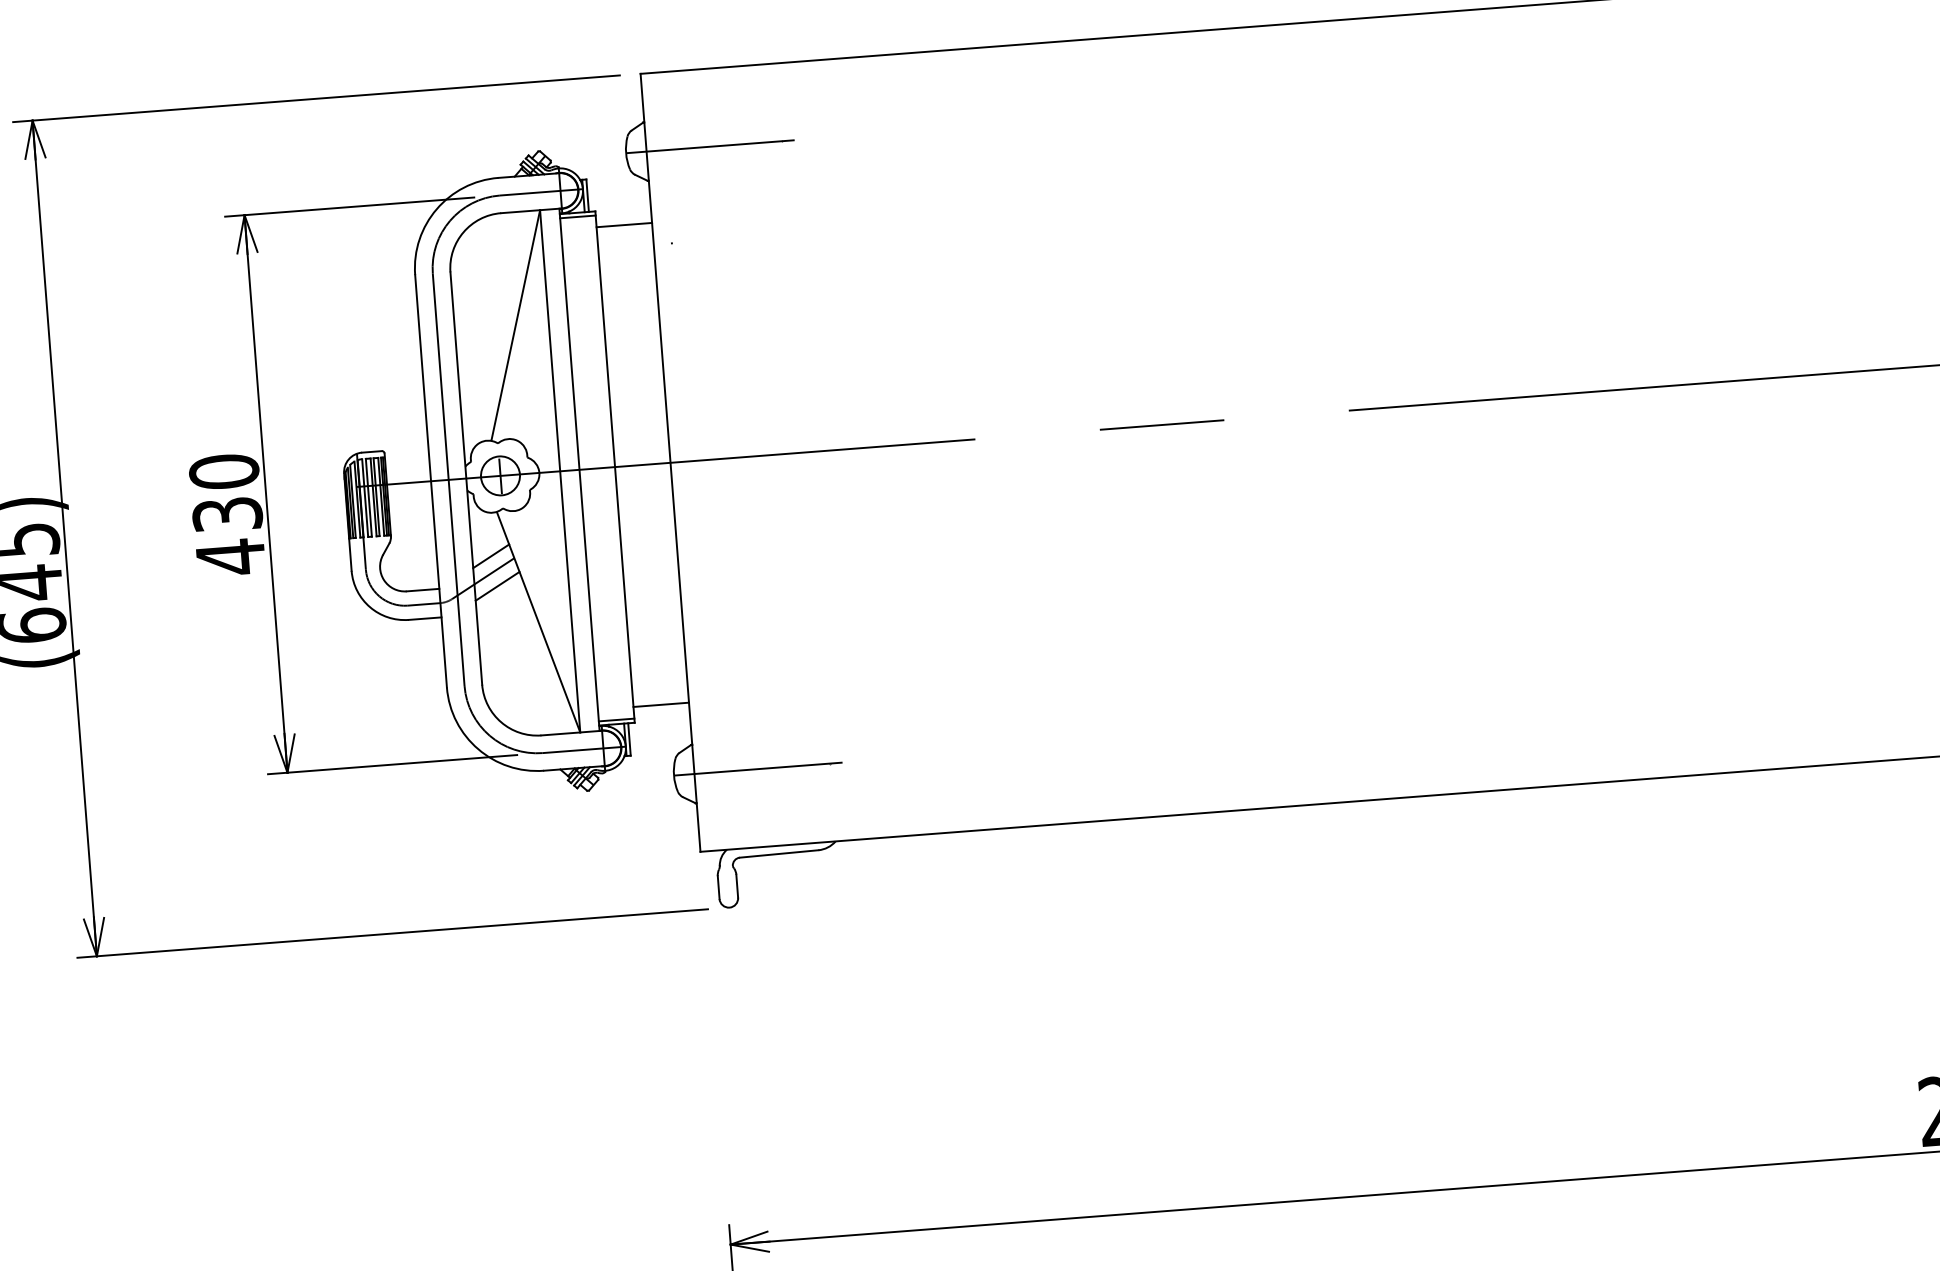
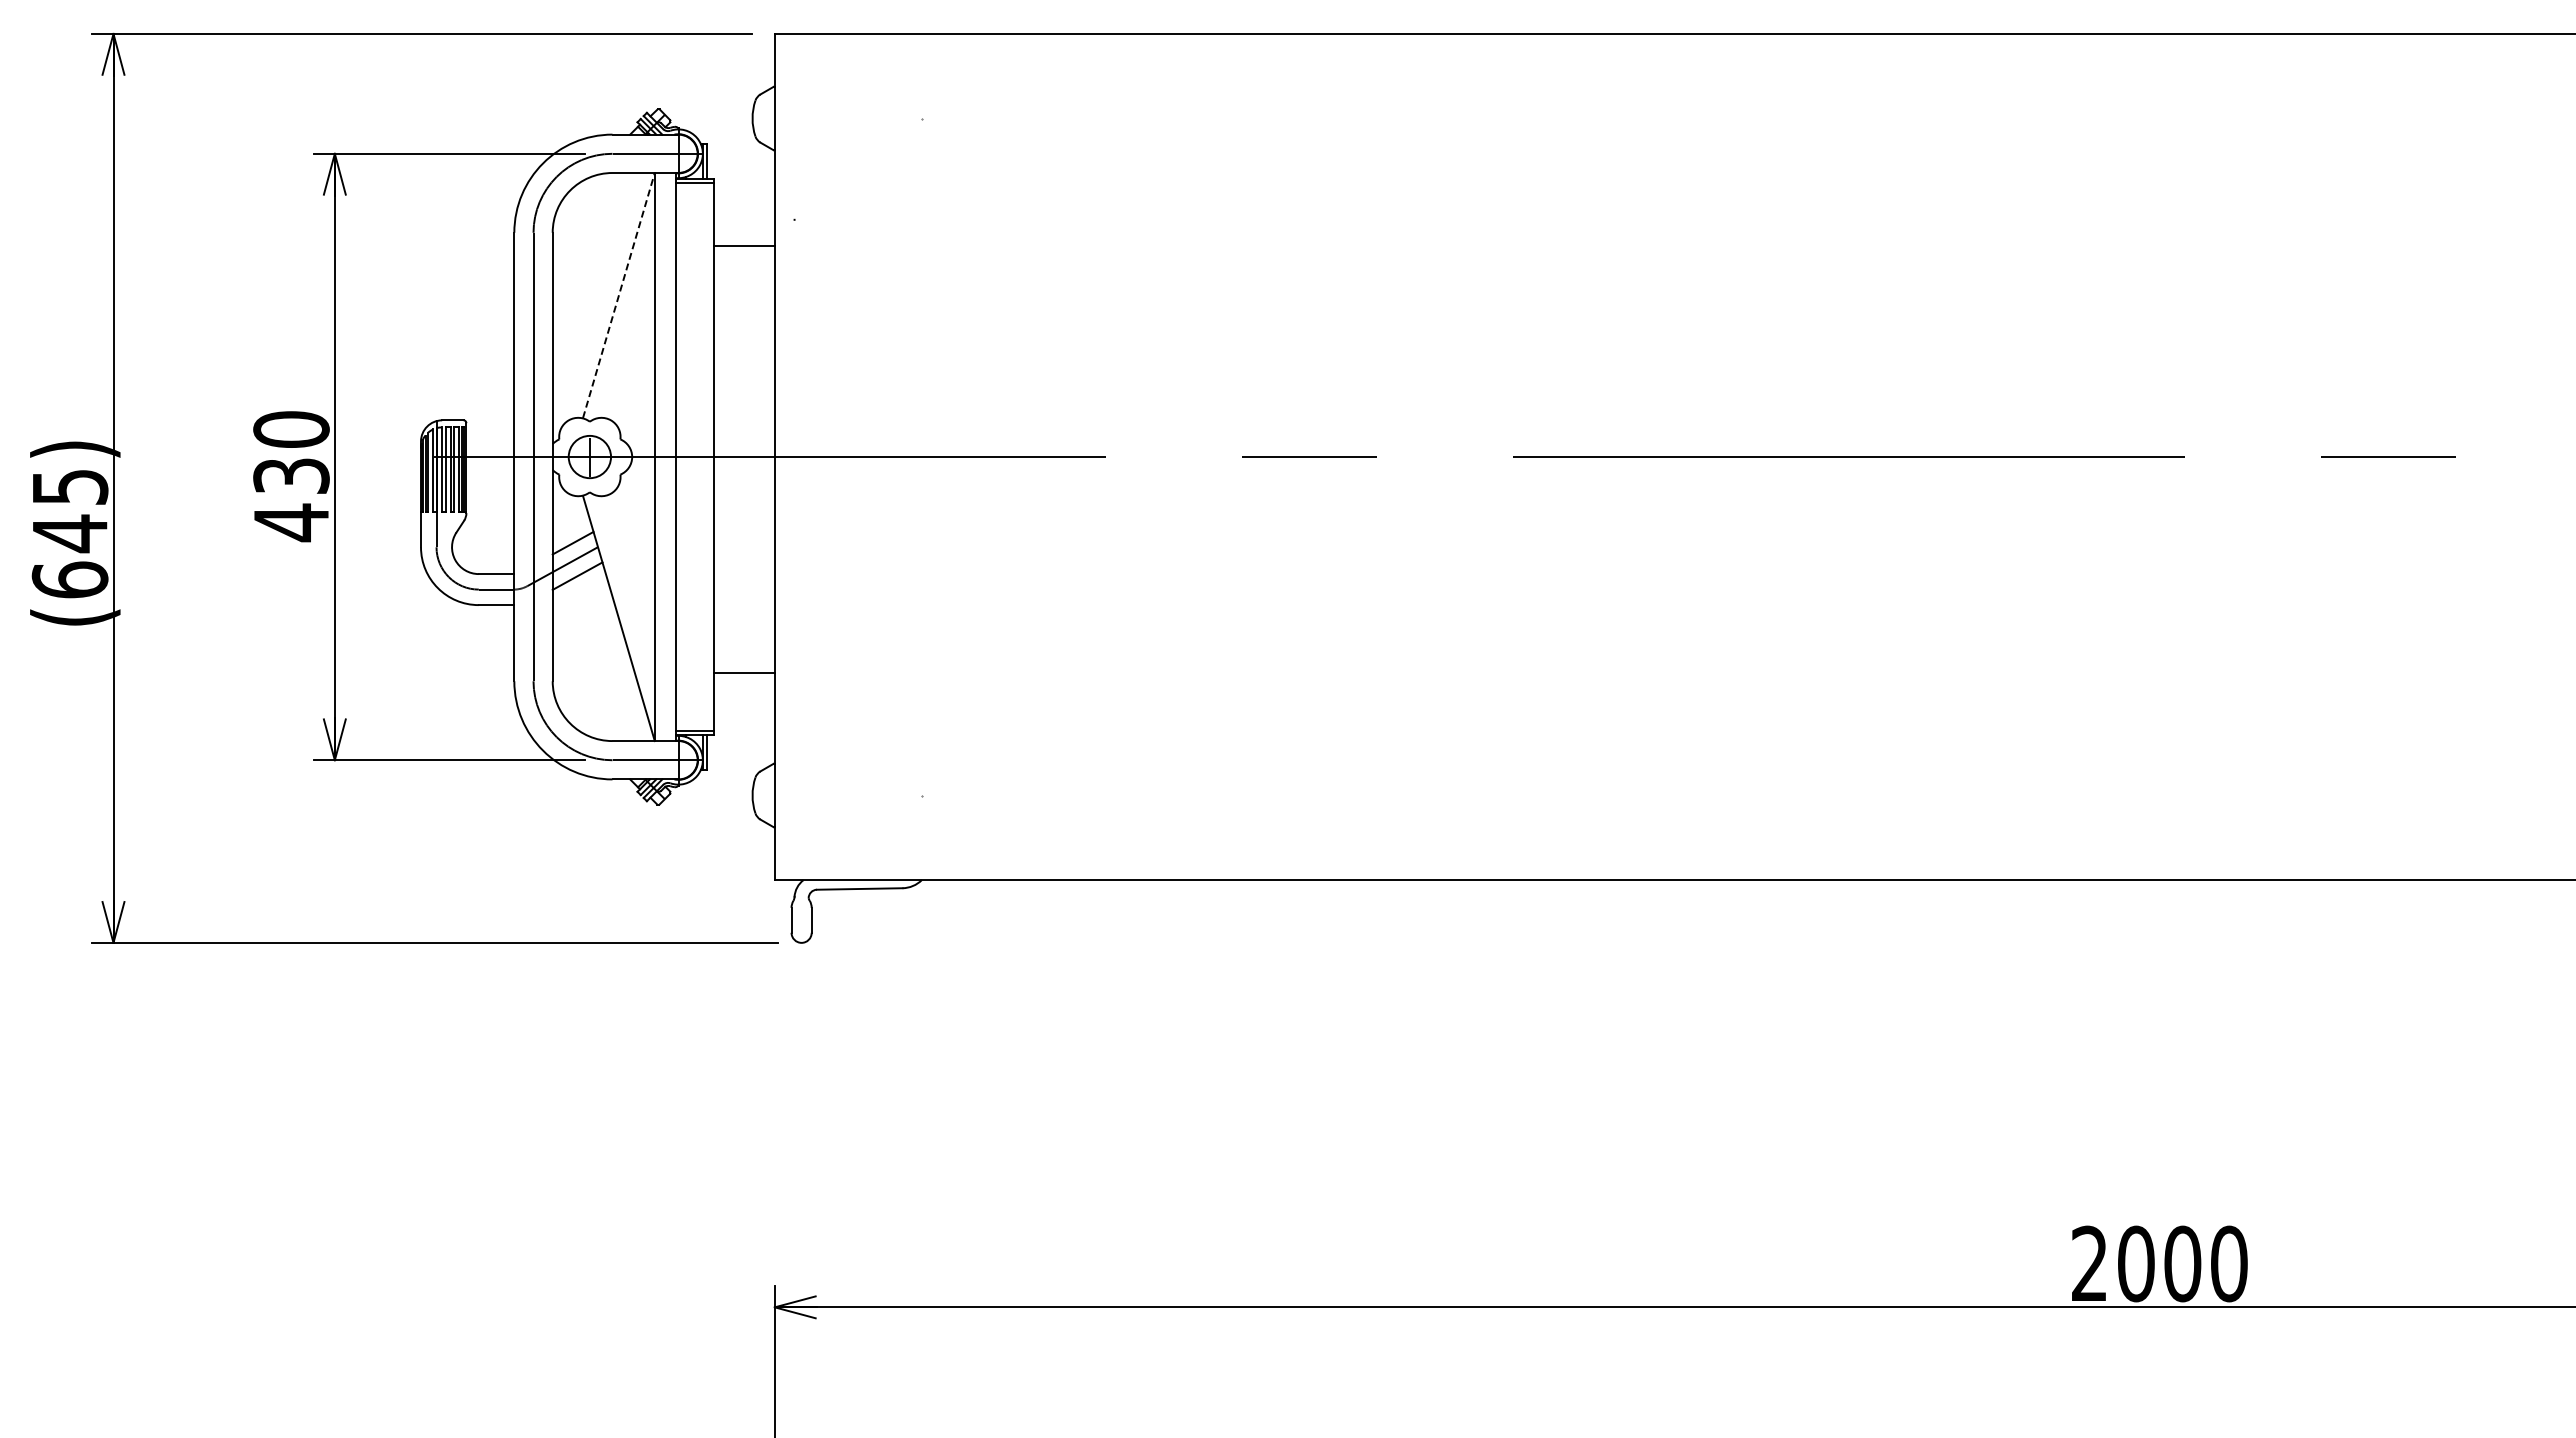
line: (709, 146) -> (843, 118), removed
line: (624, 225) -> (744, 246), moved
line: (515, 325) -> (618, 295), solid -> dashed
line: (661, 704) -> (744, 672), moved
line: (757, 769) -> (843, 795), removed

